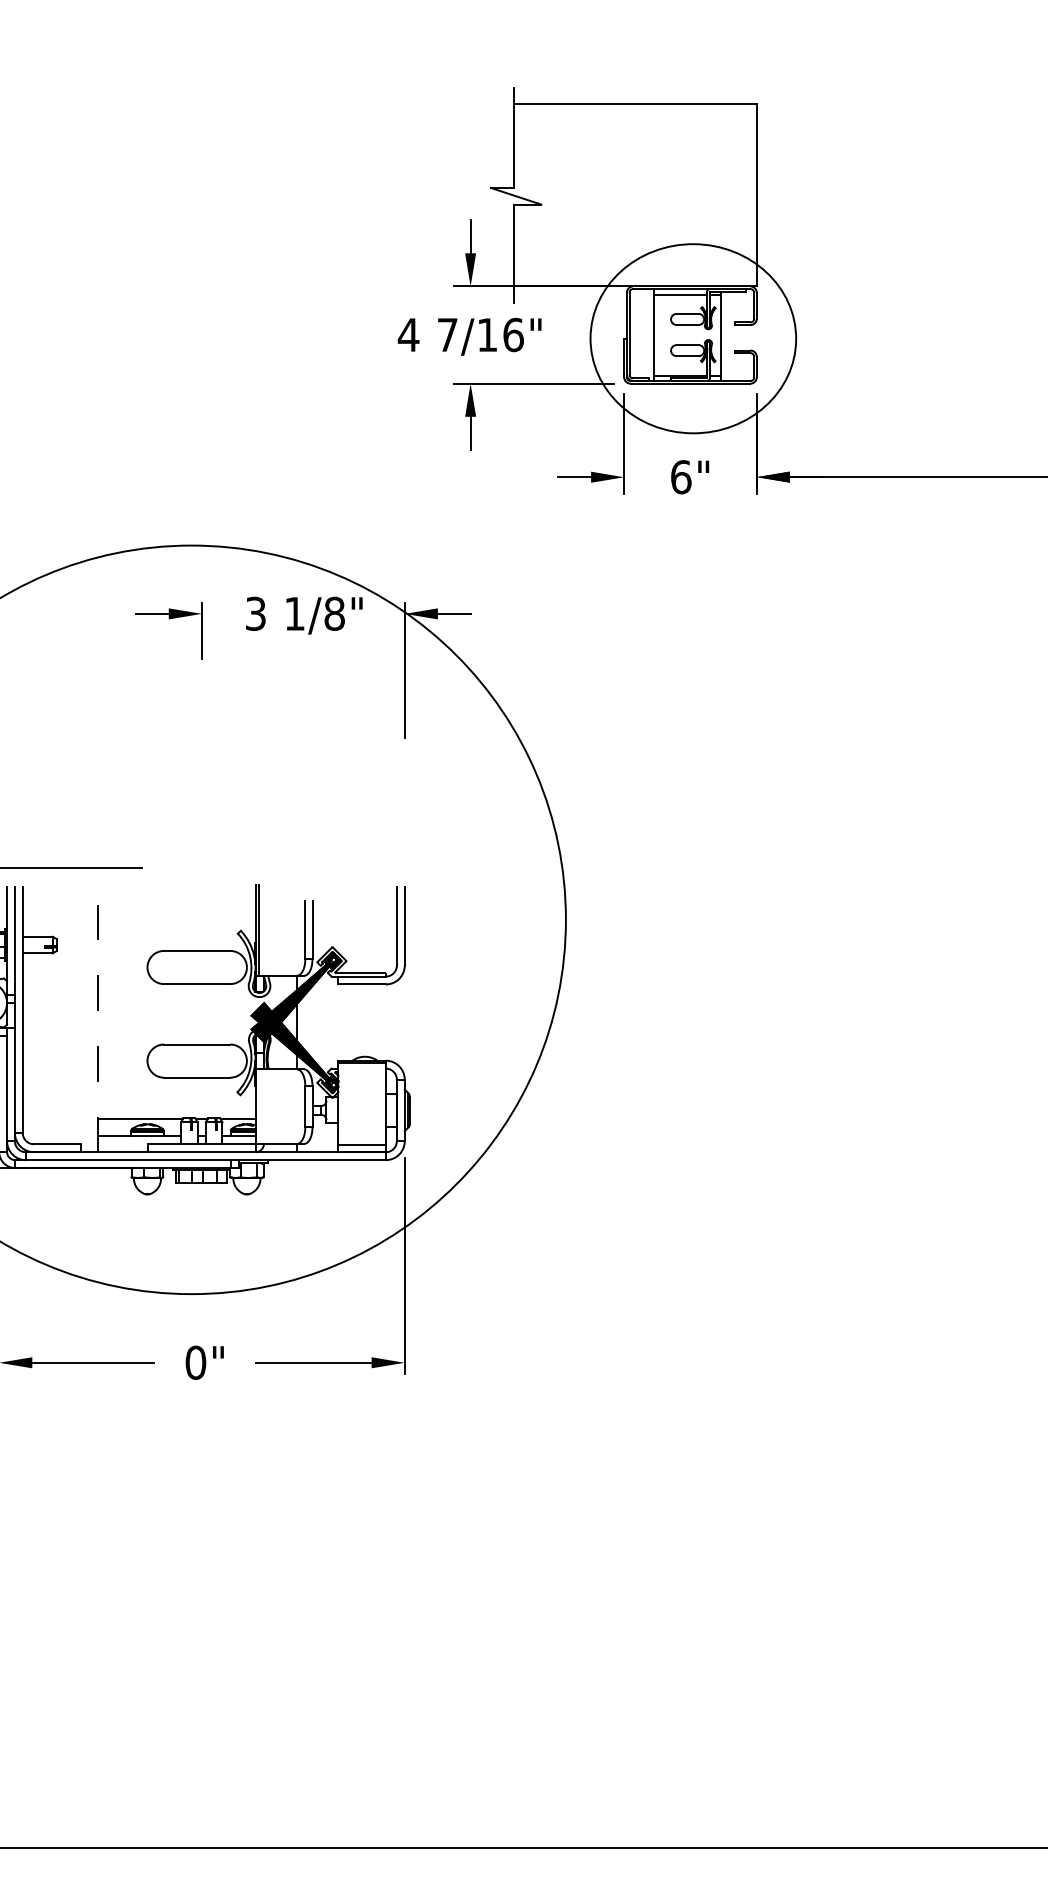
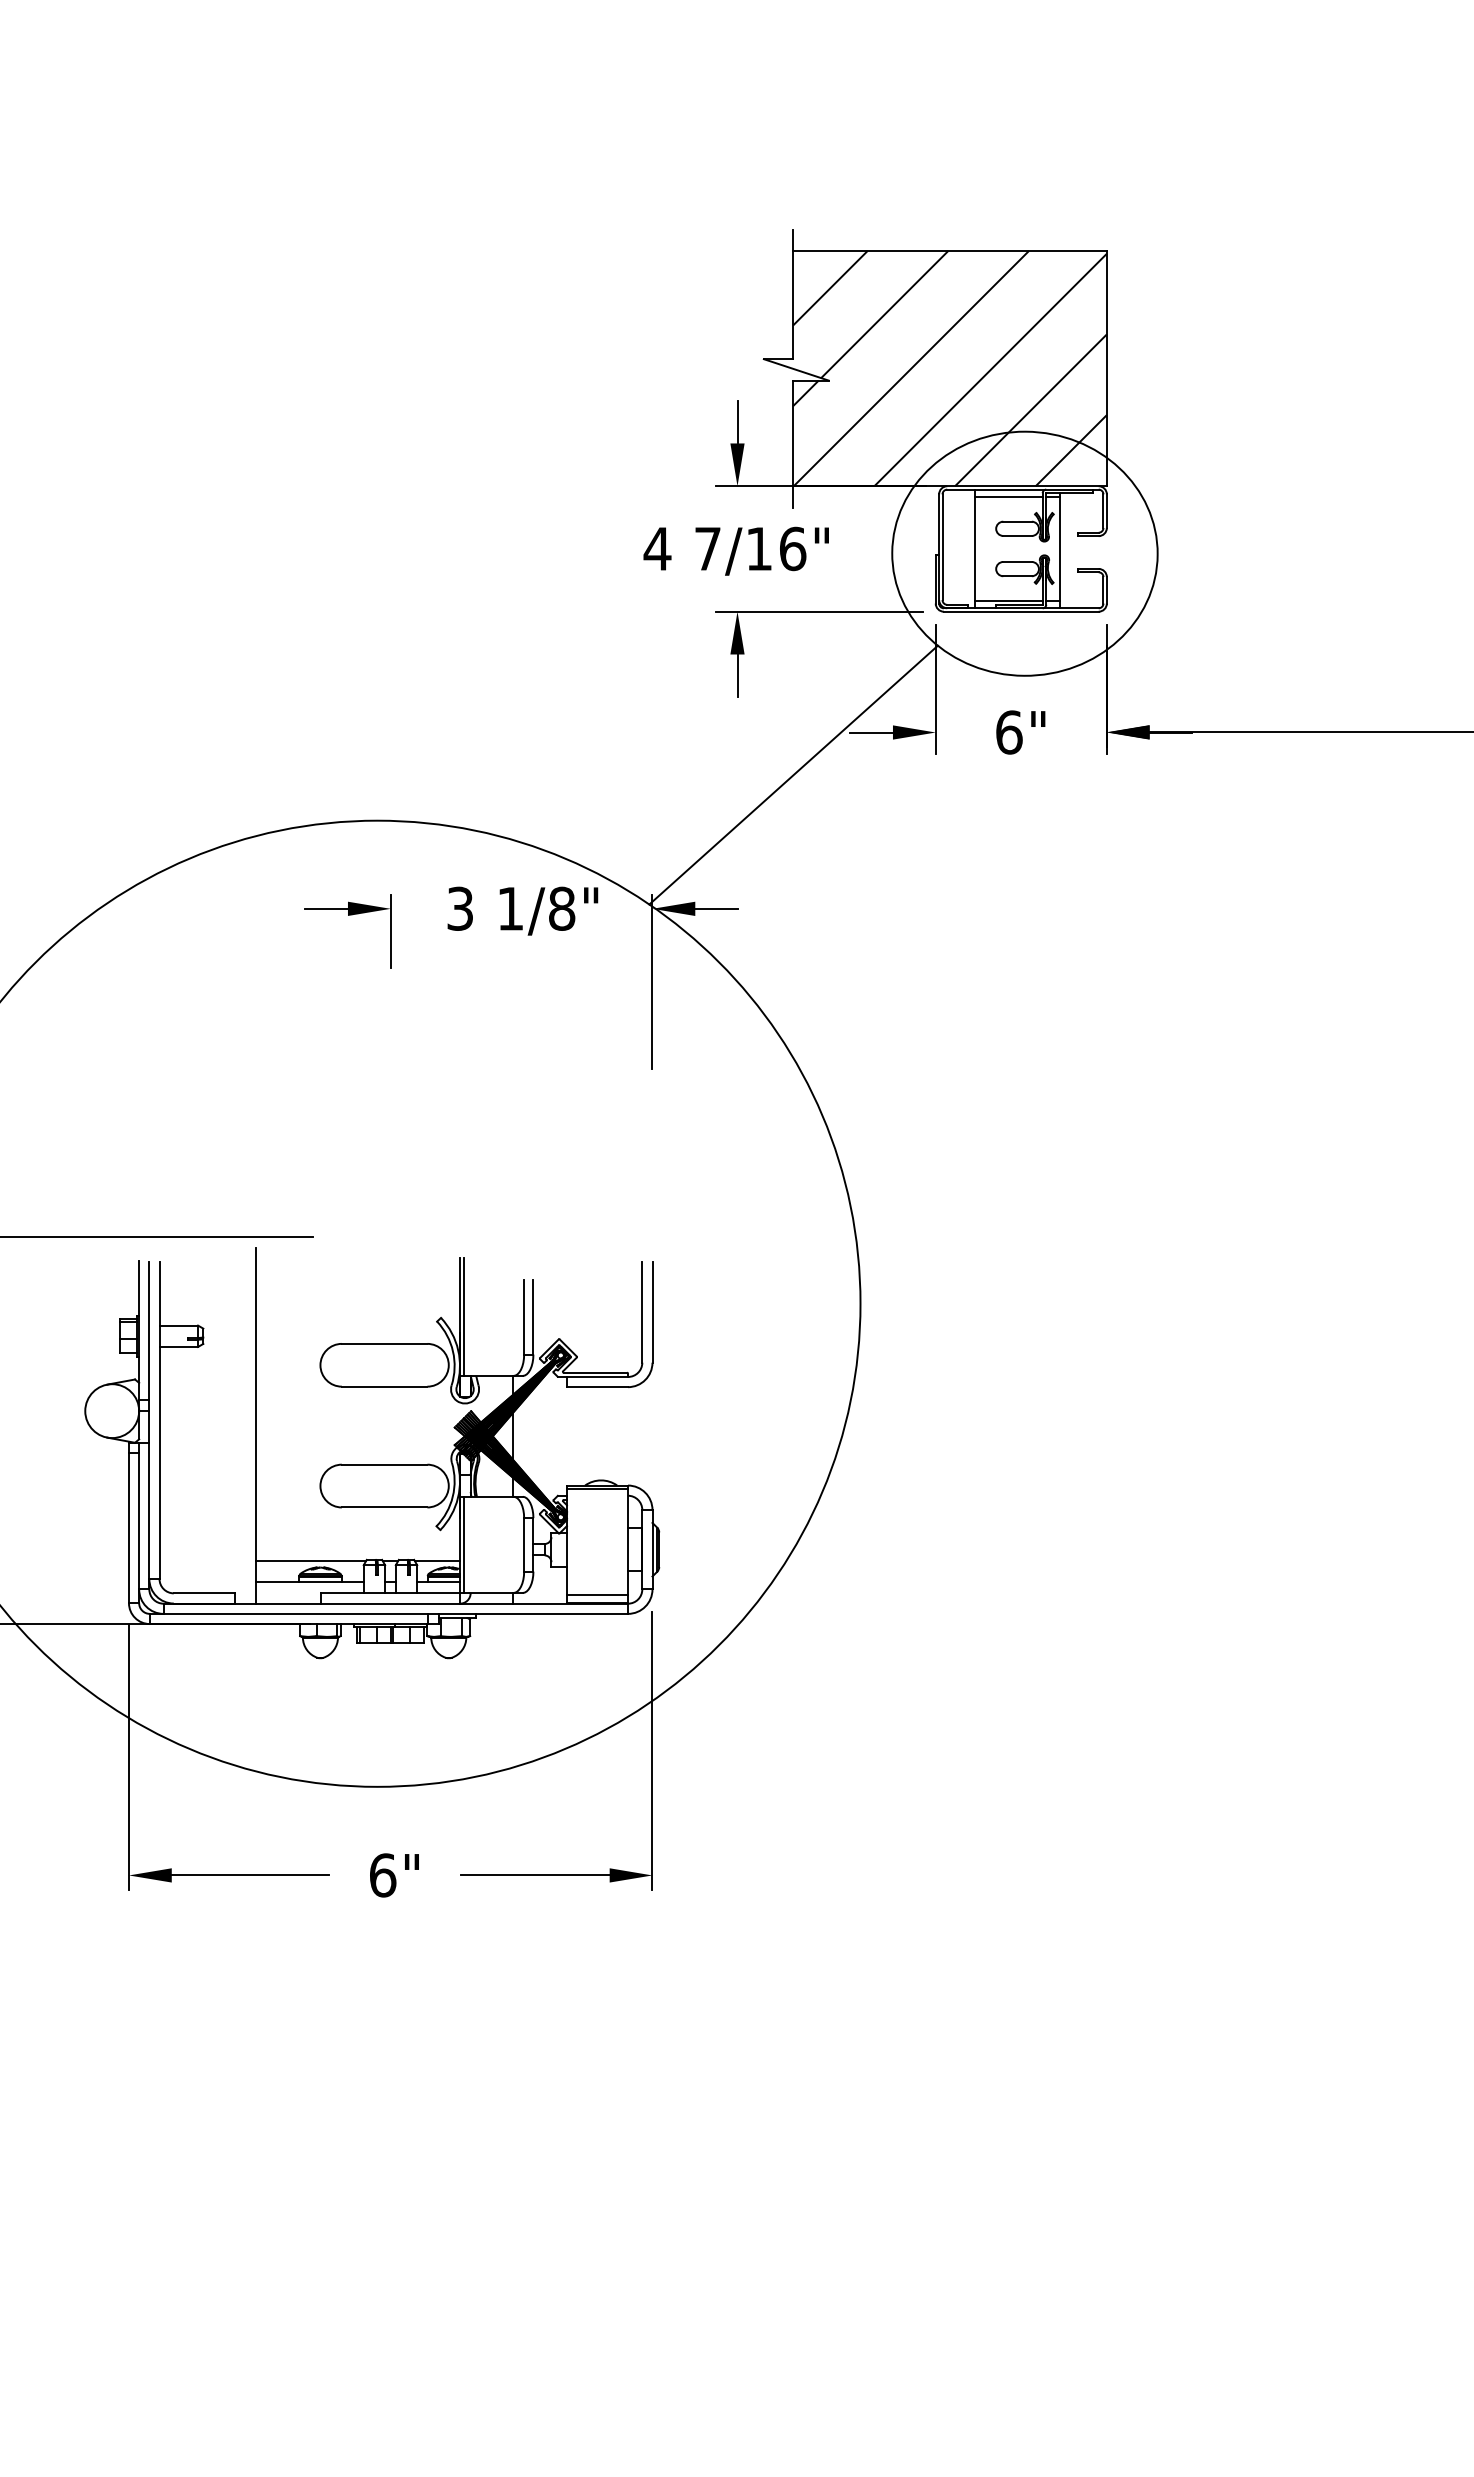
hatch: (634, 195) -> (949, 368), added
line: (514, 509) -> (793, 774), added
line: (97, 1014) -> (256, 1425), dashed -> solid
line: (258, 1106) -> (463, 1544), added
text: (195, 1362) -> (382, 1875), 0" -> 6"

